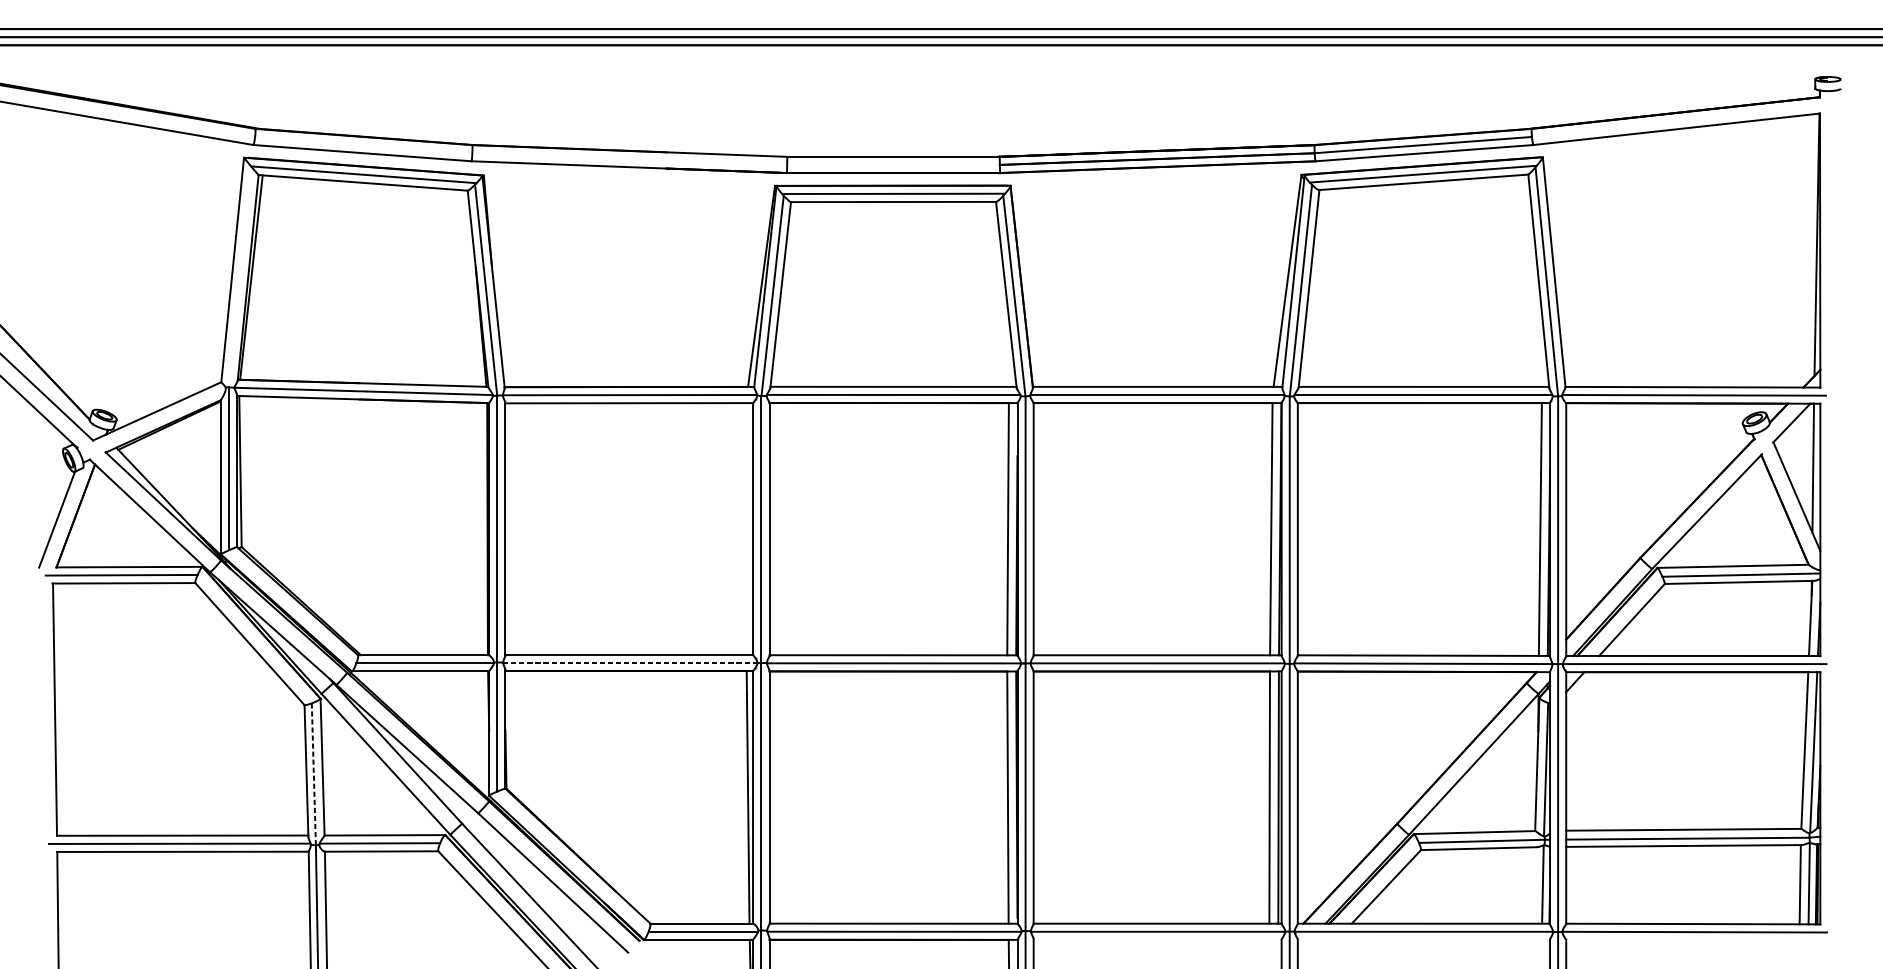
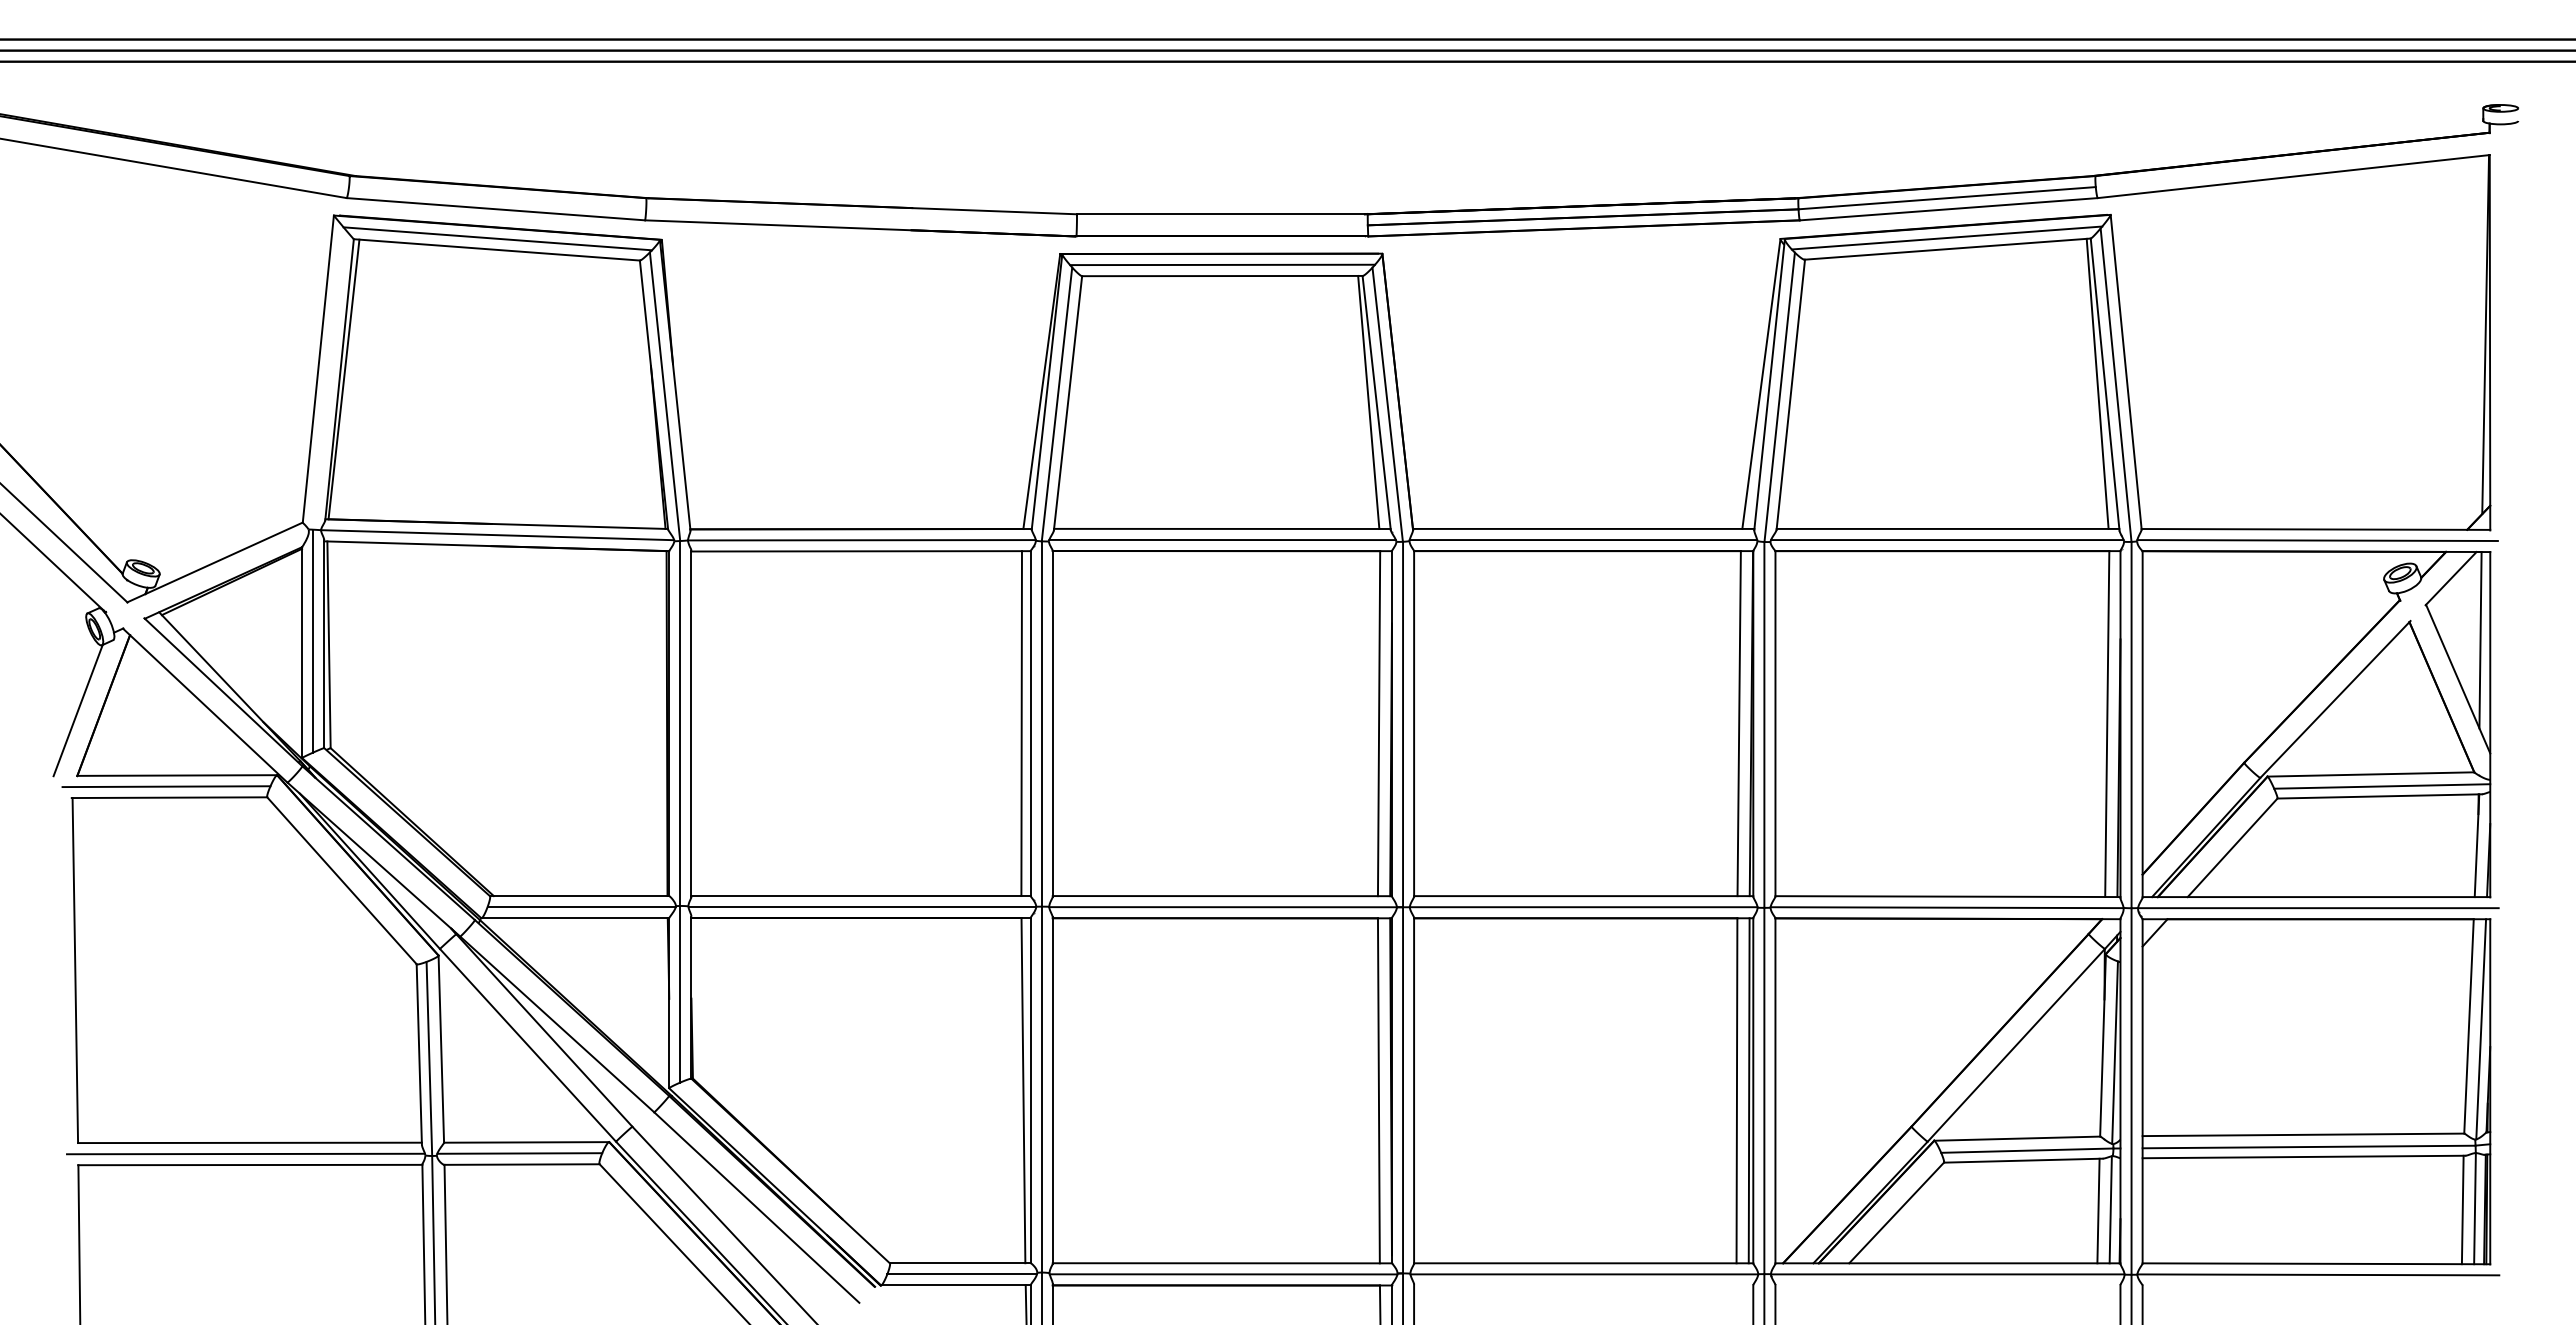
line: (1533, 280) -> (2097, 383), added
line: (1000, 294) -> (1368, 402), added
line: (746, 529) -> (1021, 723), added
line: (630, 663) -> (862, 907), dashed -> solid
line: (313, 774) -> (429, 1059), dashed -> solid
line: (1533, 885) -> (2098, 1210), added

